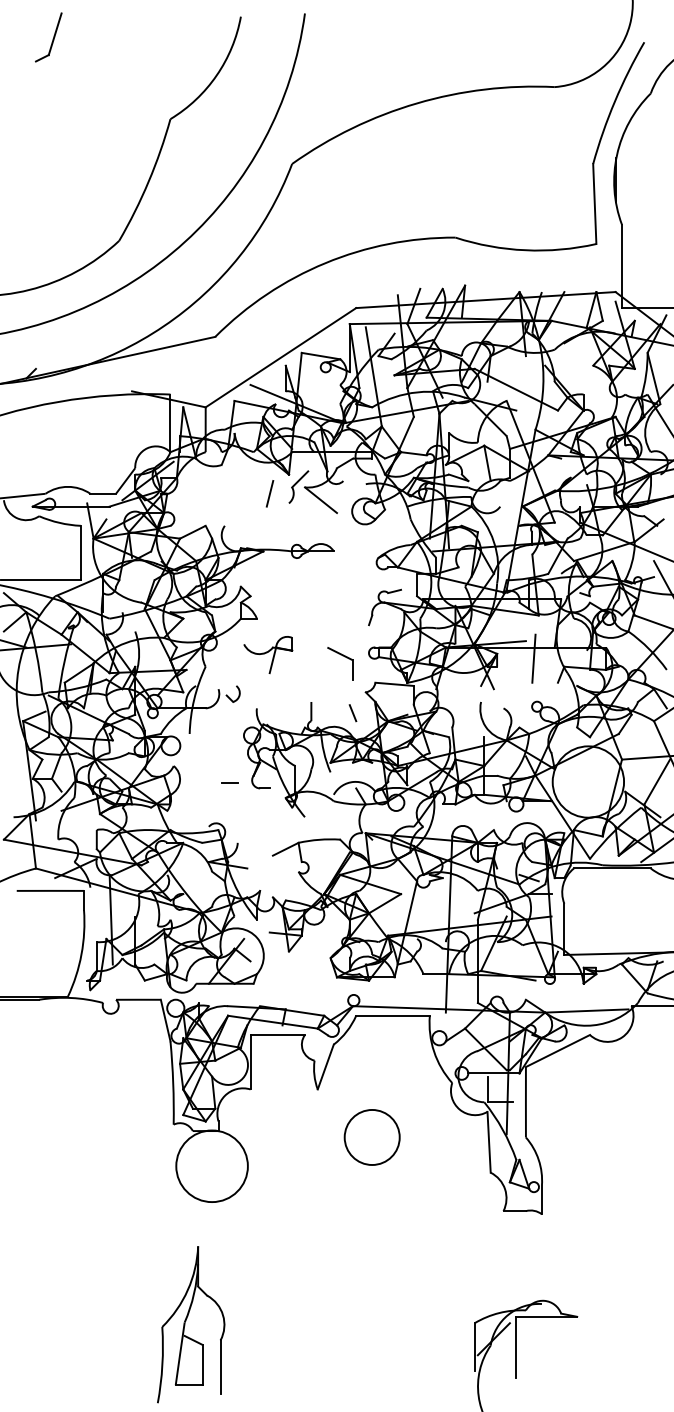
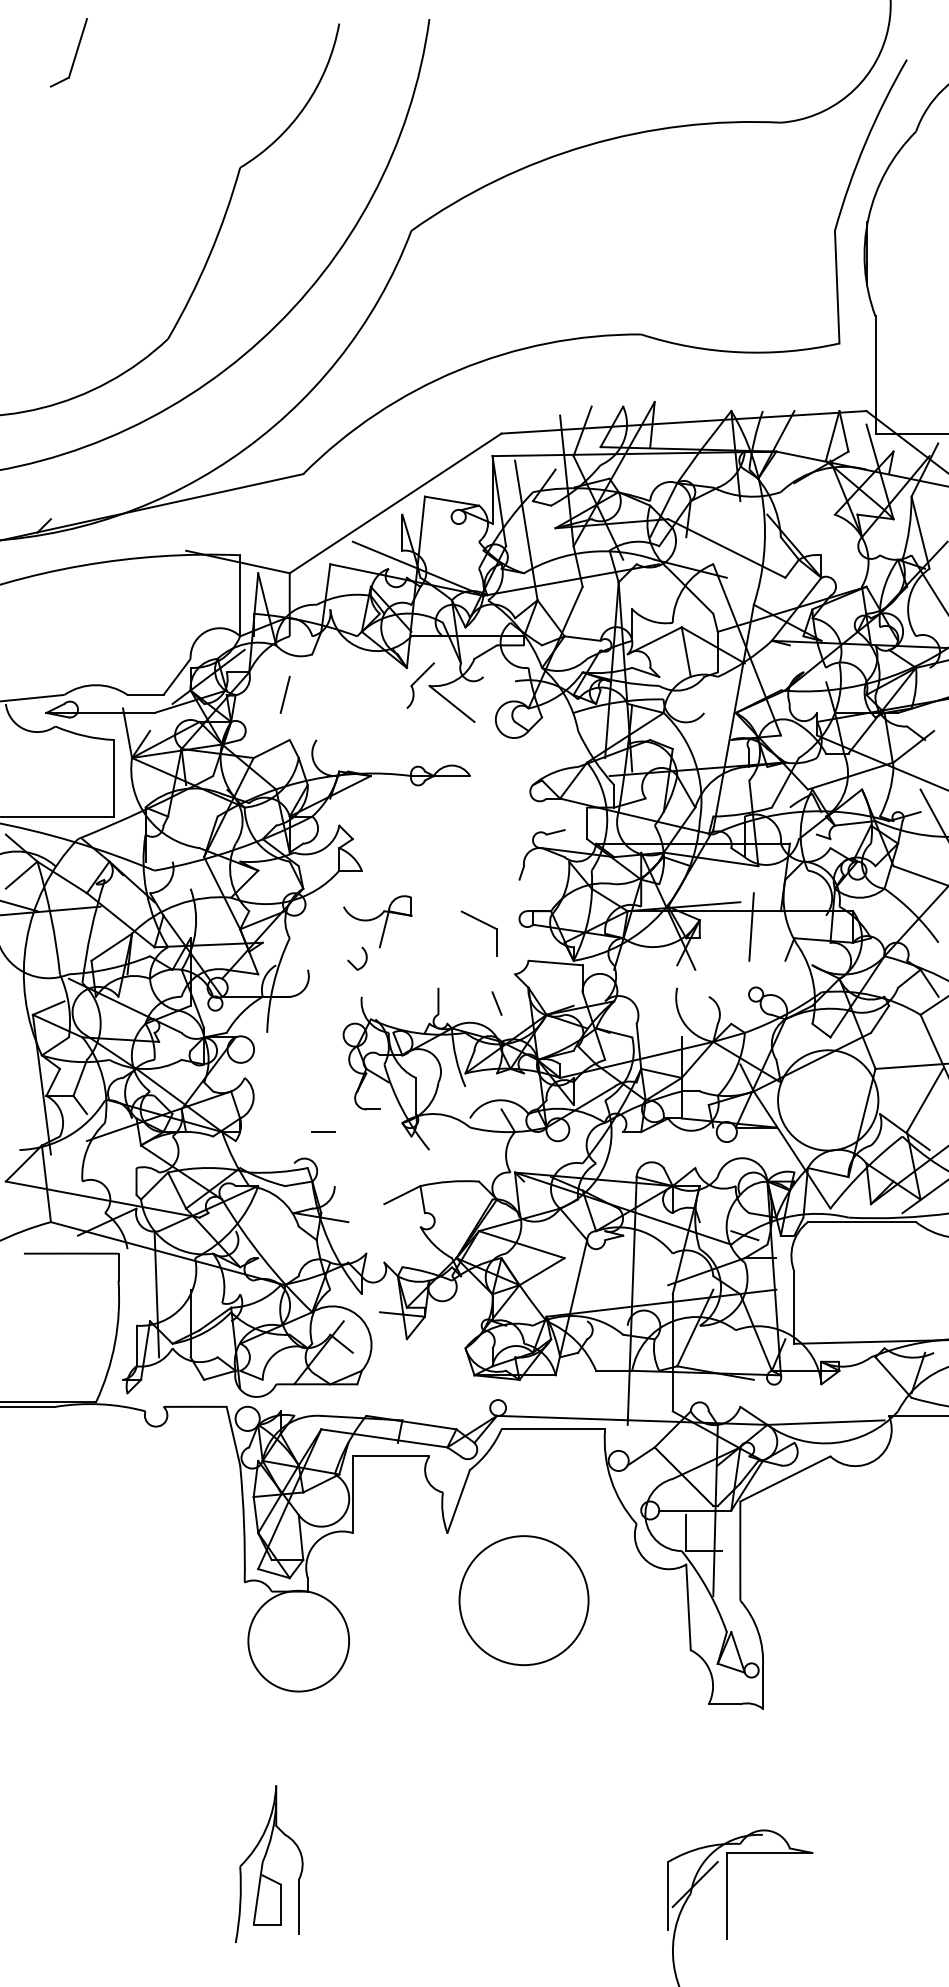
line: (269, 493) -> (284, 694), moved
part: (229, 697) -> (352, 963), moved
line: (229, 782) -> (323, 1131), moved
circle: (371, 1137) -> (523, 1600), size x1.67
part: (190, 1325) -> (268, 1864), size x0.71

